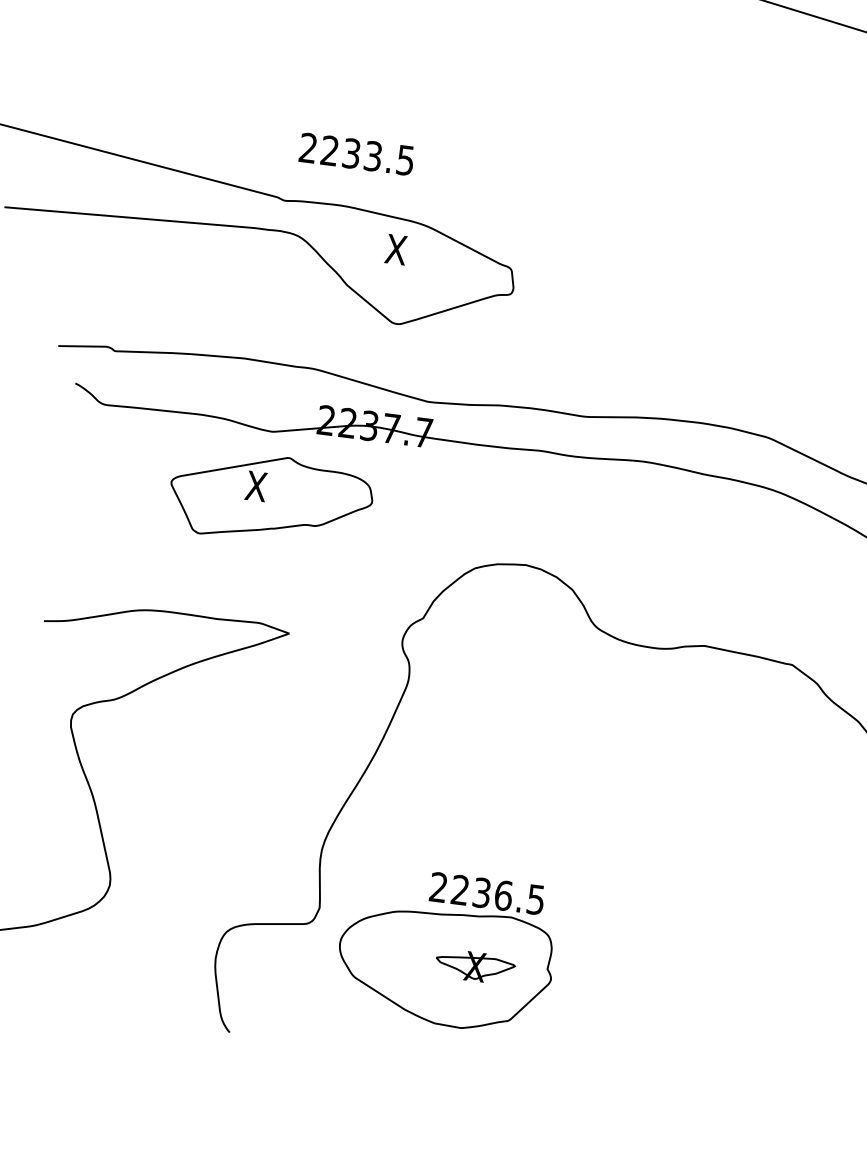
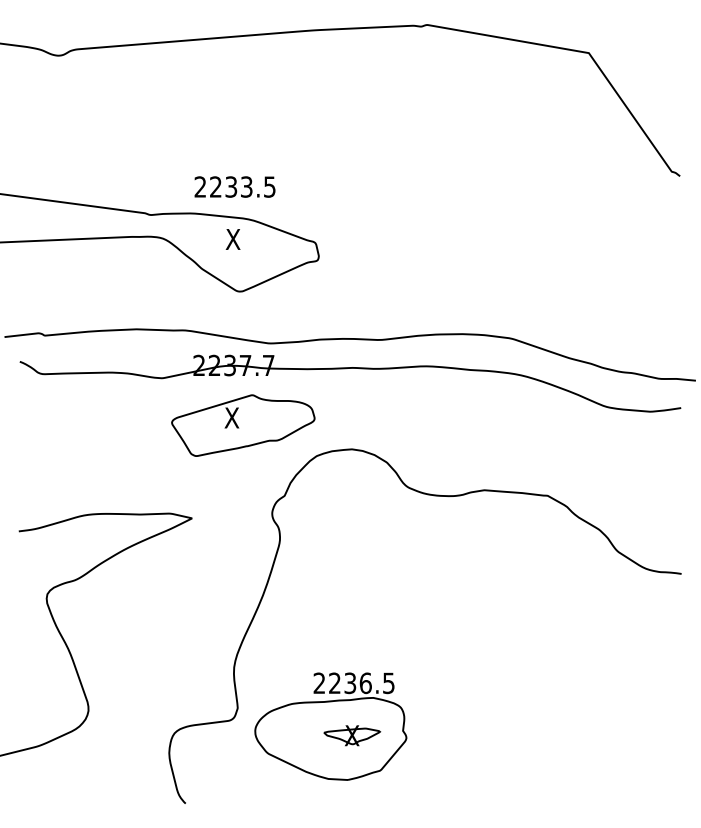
text: (356, 153) -> (234, 186), moved
part: (271, 498) -> (243, 425), moved

